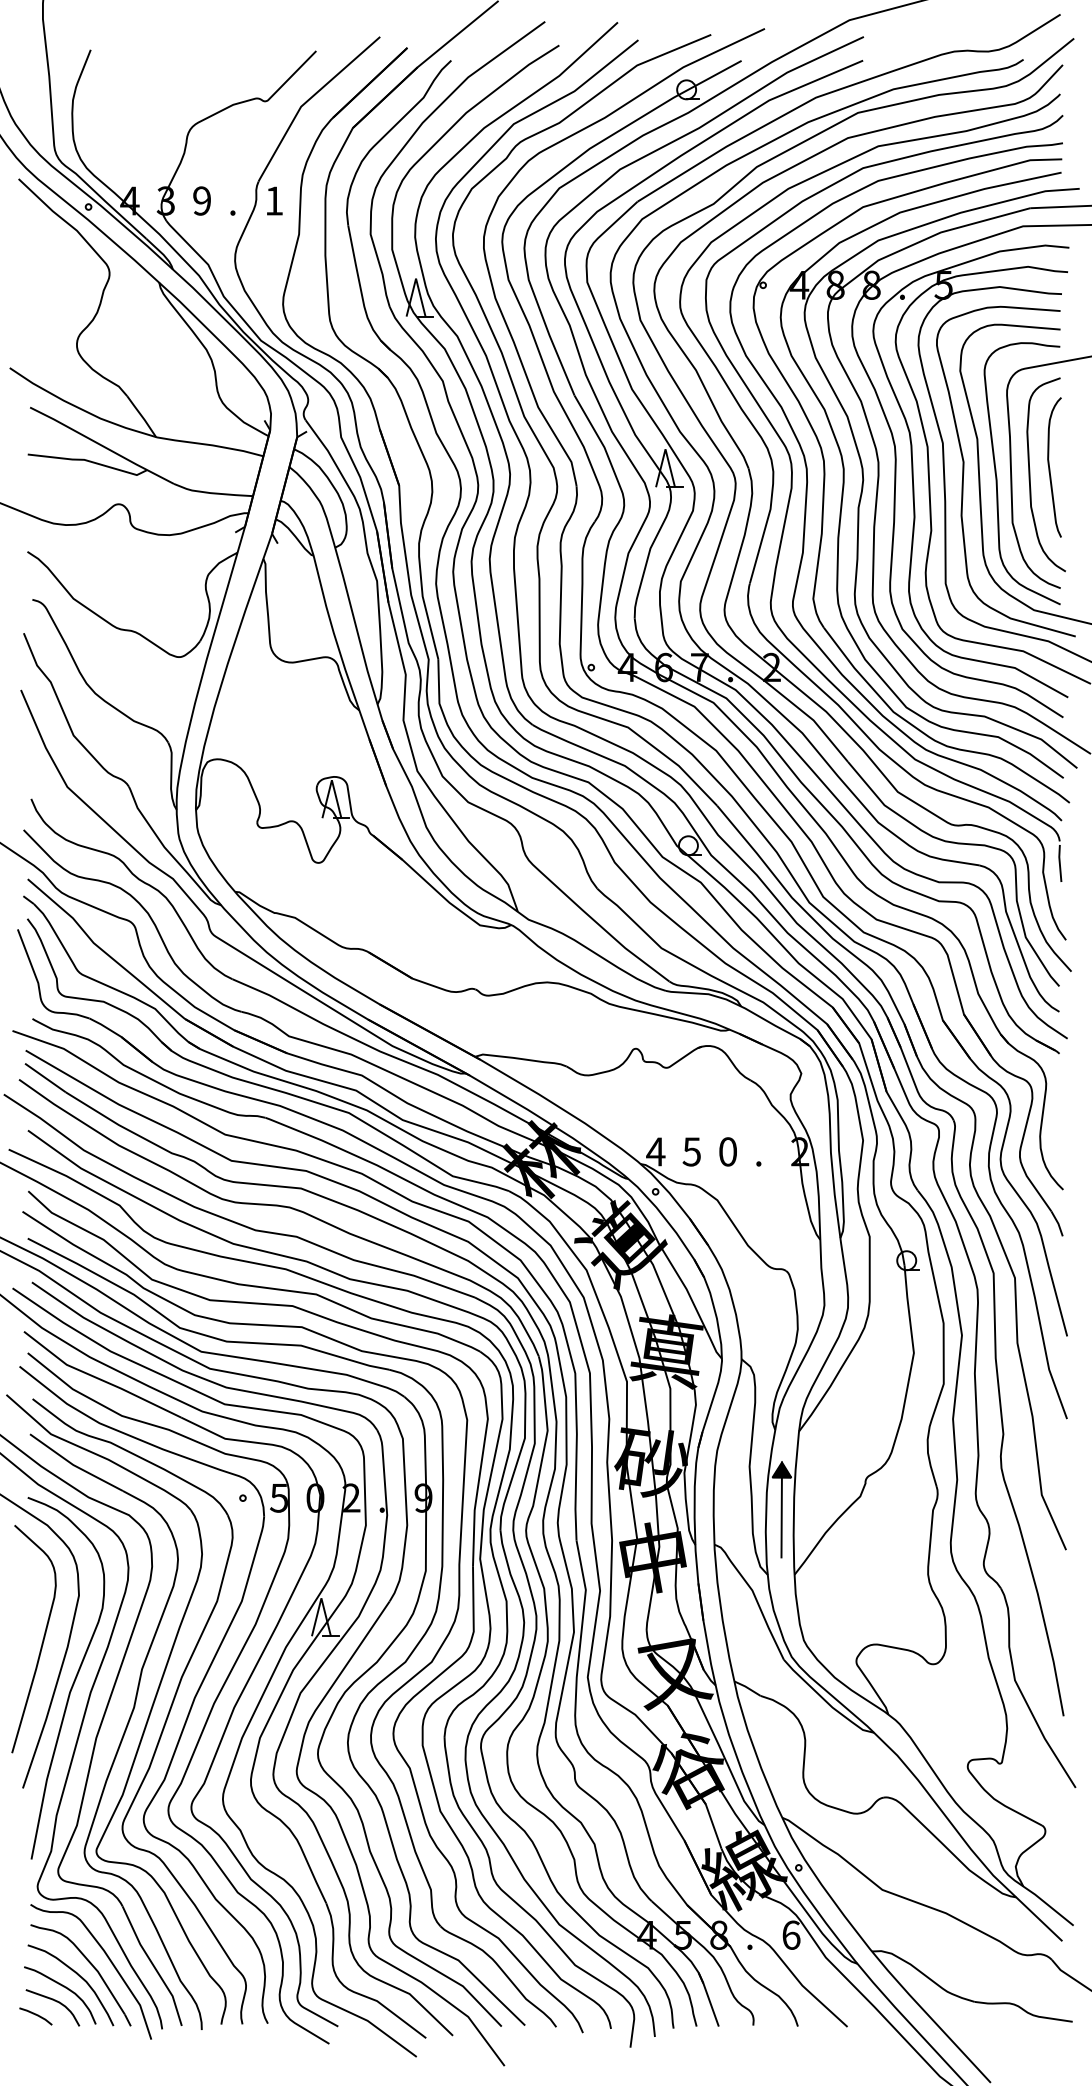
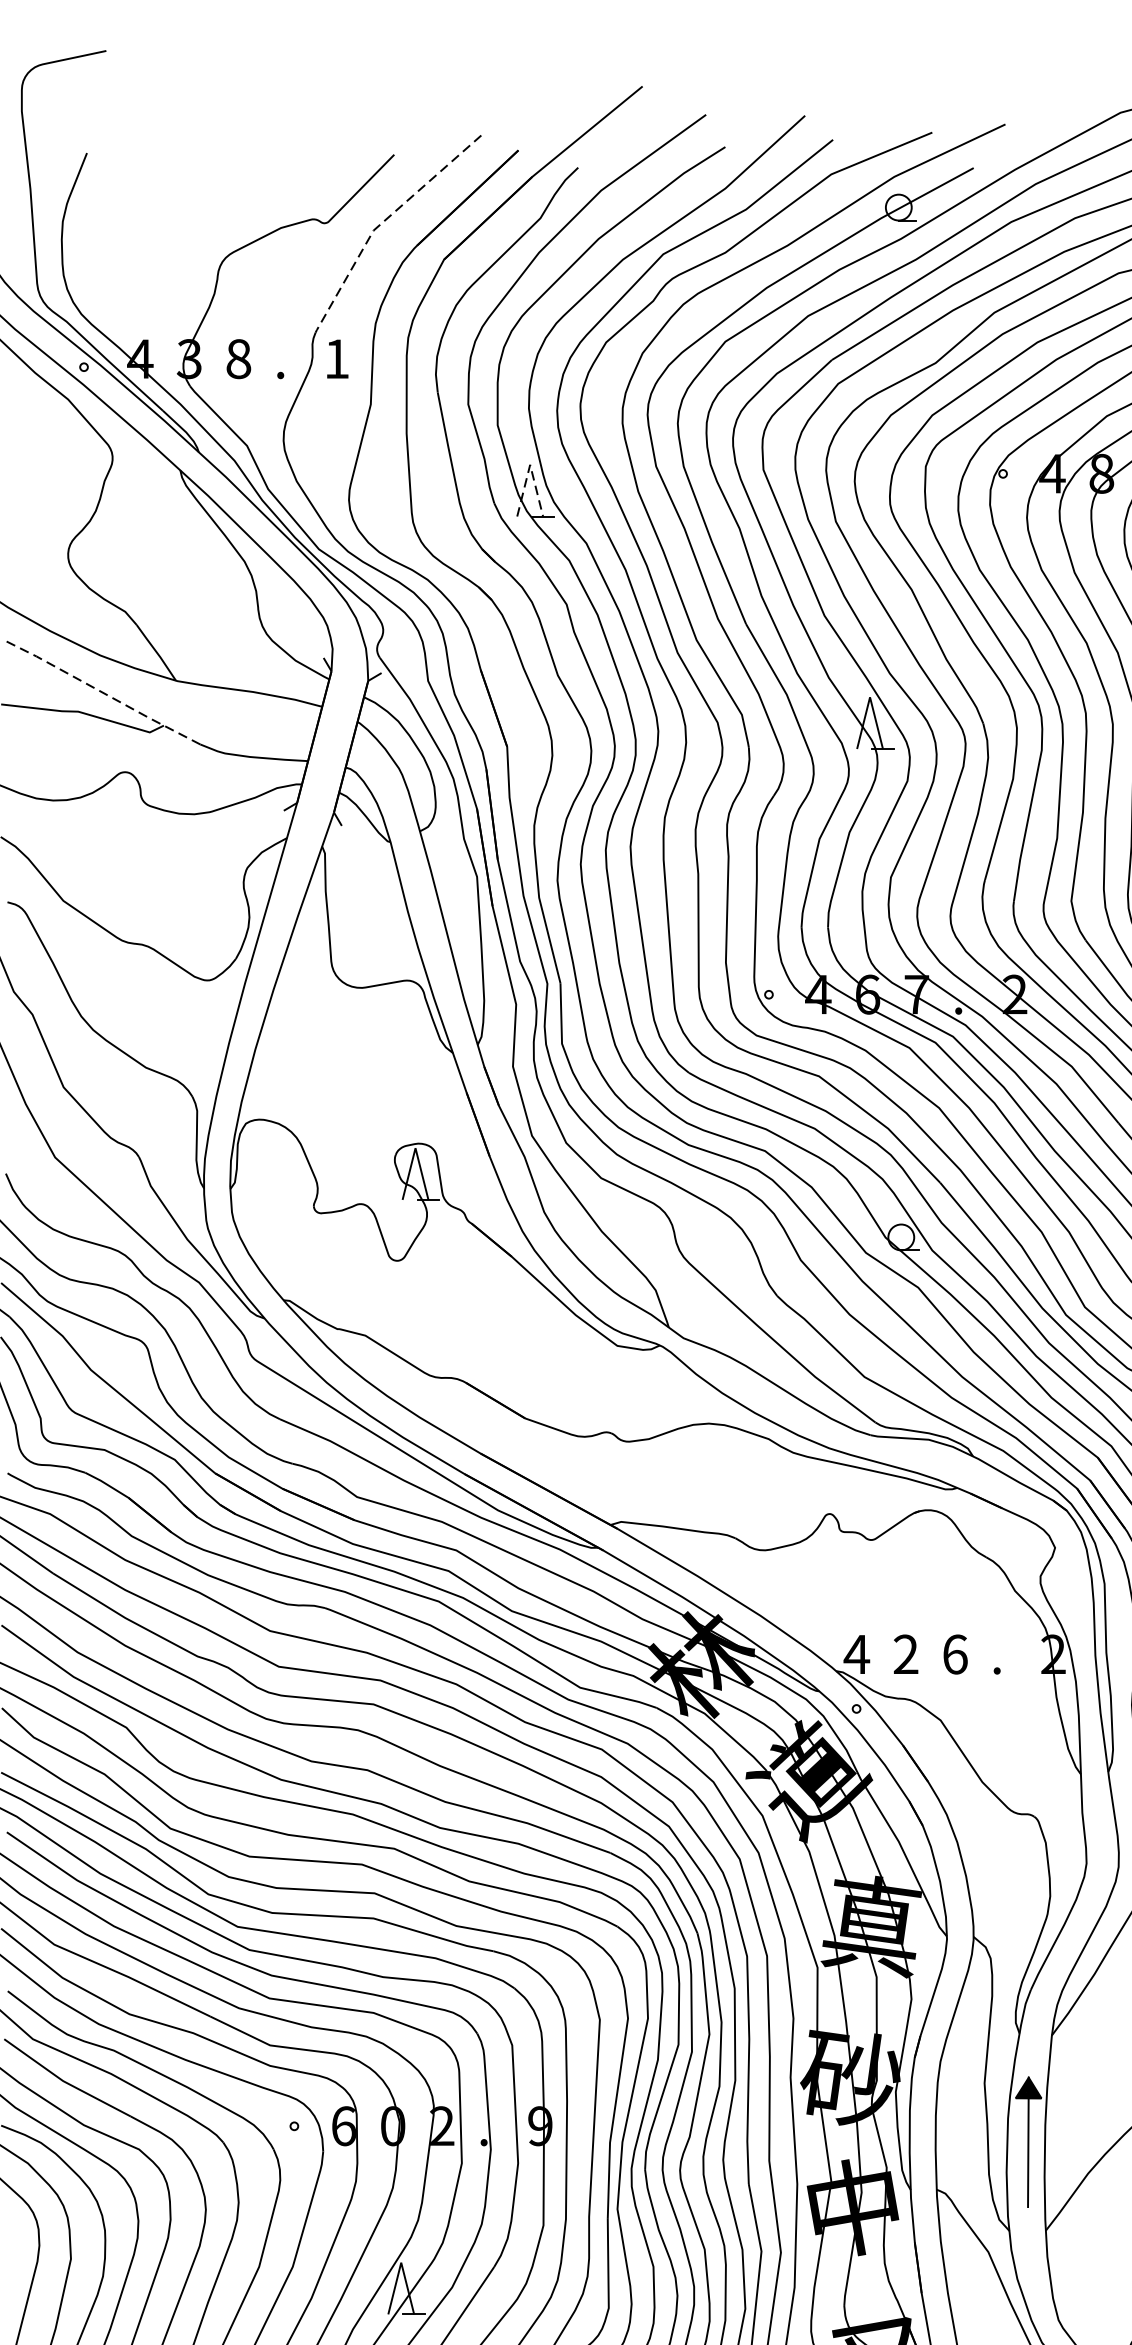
line: (307, 101) -> (382, 223), solid -> dashed
text: (202, 200) -> (239, 358), 9 -> 8
line: (416, 278) -> (530, 464), solid -> dashed
line: (101, 445) -> (101, 692), solid -> dashed
text: (691, 1151) -> (905, 1653), 5 -> 2
text: (728, 1151) -> (955, 1653), 0 -> 6
text: (278, 1497) -> (342, 2125), 5 -> 6

